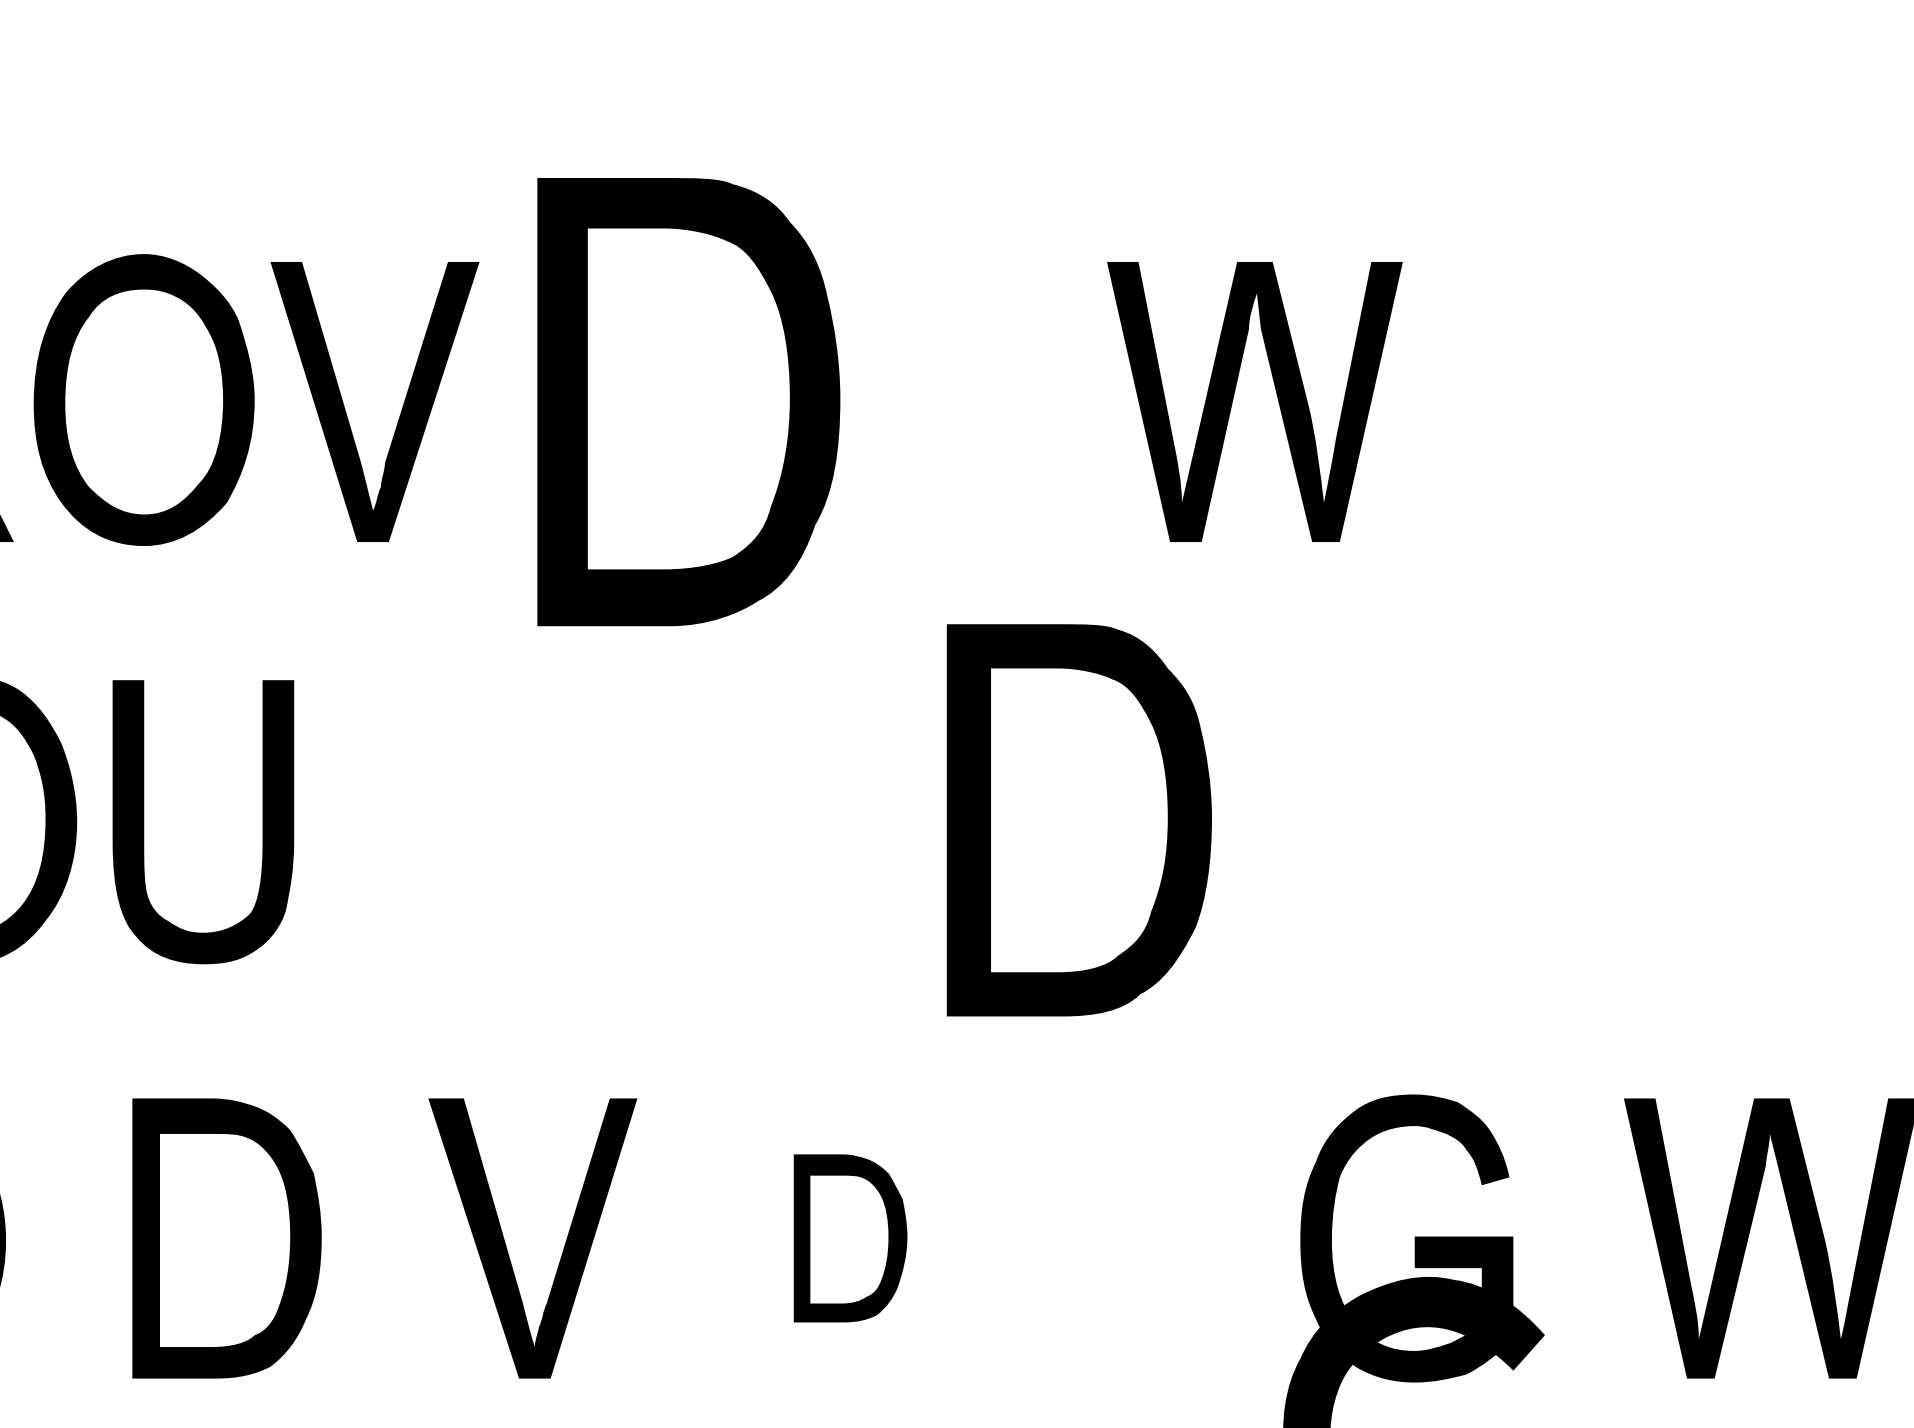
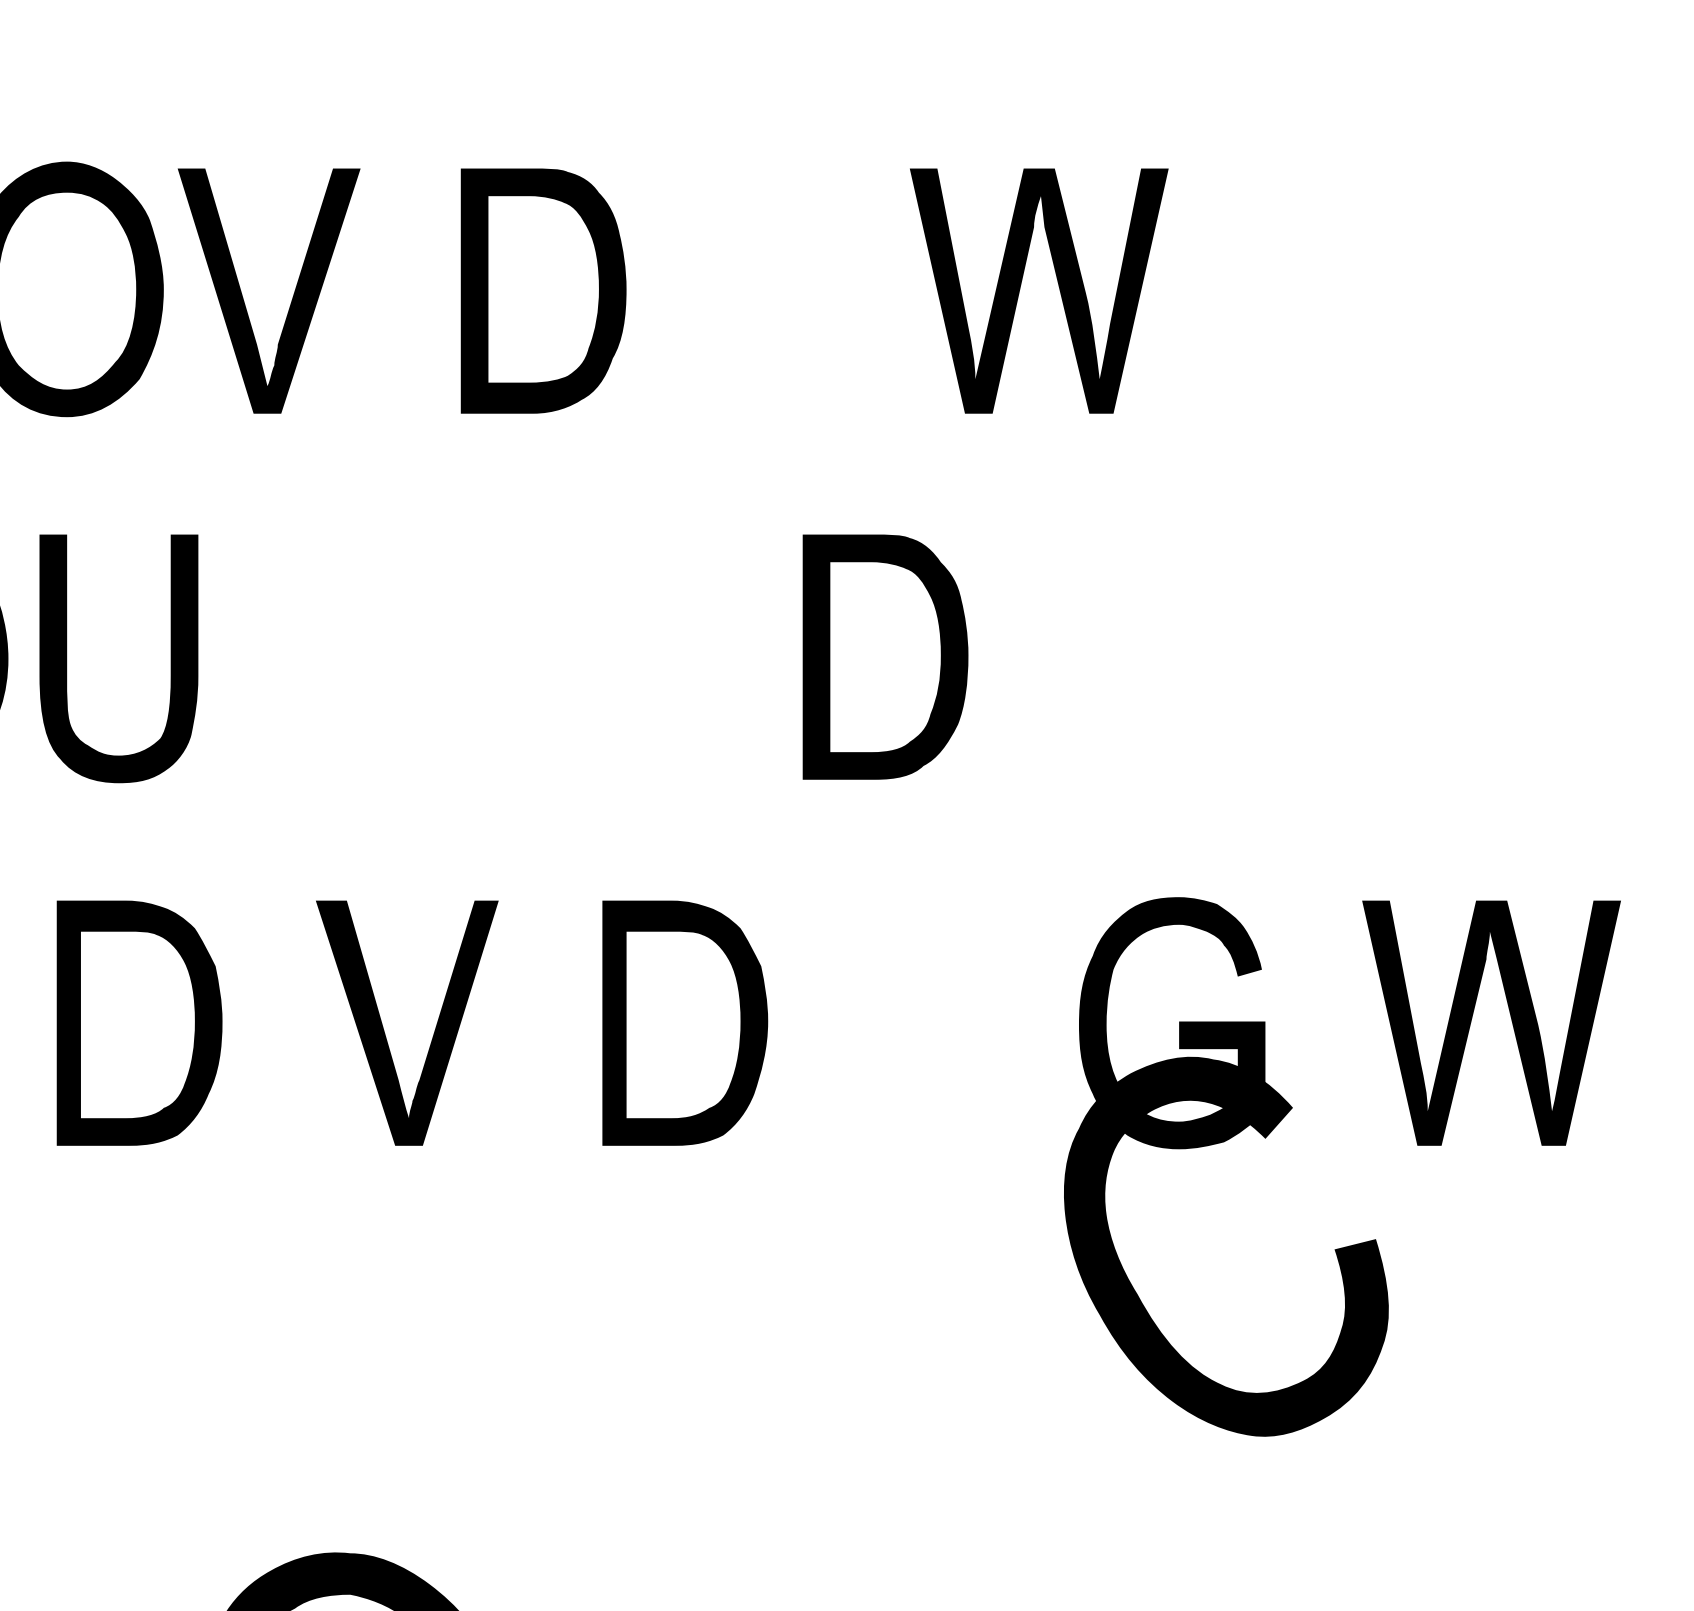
part: (688, 401) -> (543, 290), size x0.62
part: (1079, 819) -> (885, 656), size x0.71
part: (850, 1237) -> (685, 1022), size x1.67

